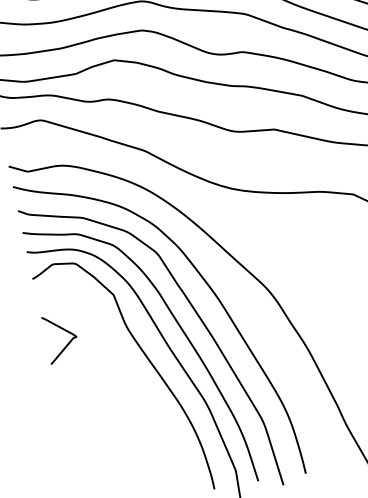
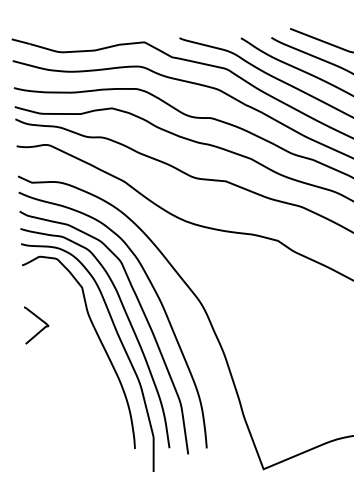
curve: (64, 345) -> (38, 331), moved

